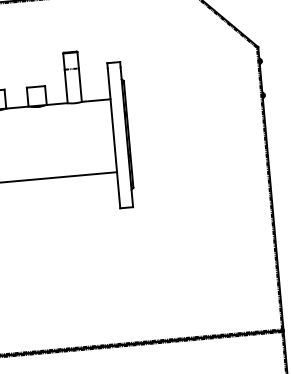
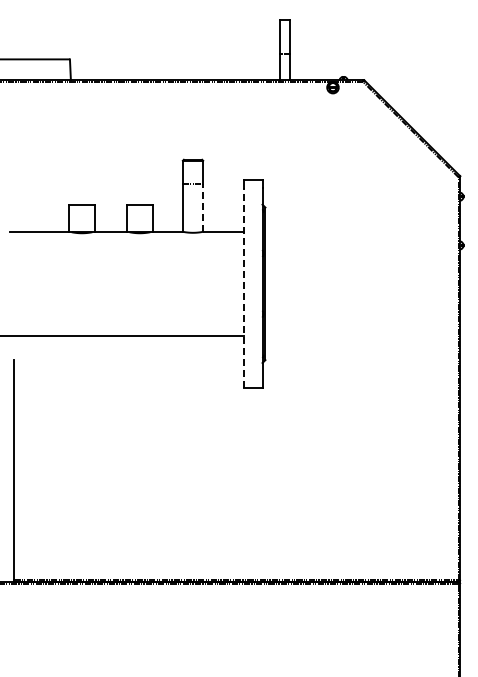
line: (80, 84) -> (203, 207), solid -> dashed
line: (114, 138) -> (244, 287), solid -> dashed

